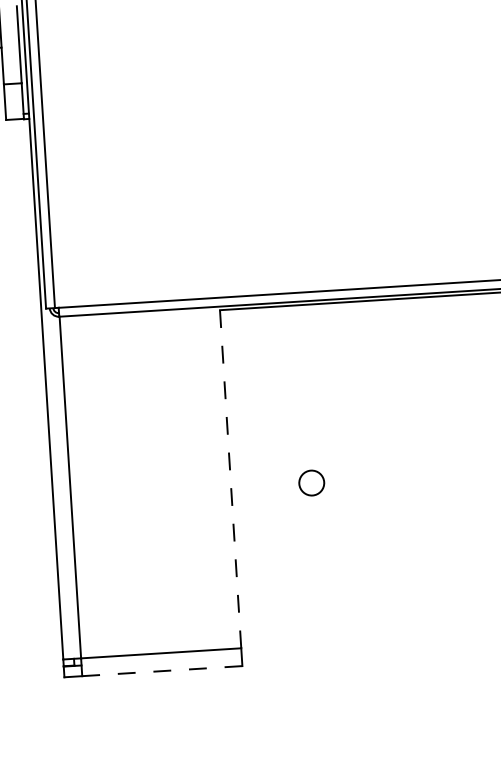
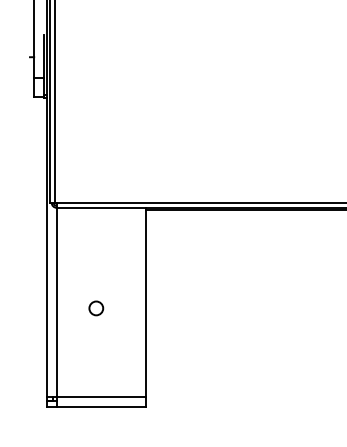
line: (230, 477) -> (145, 302), dashed -> solid
circle: (312, 483) -> (96, 308), moved
line: (162, 671) -> (101, 407), dashed -> solid

